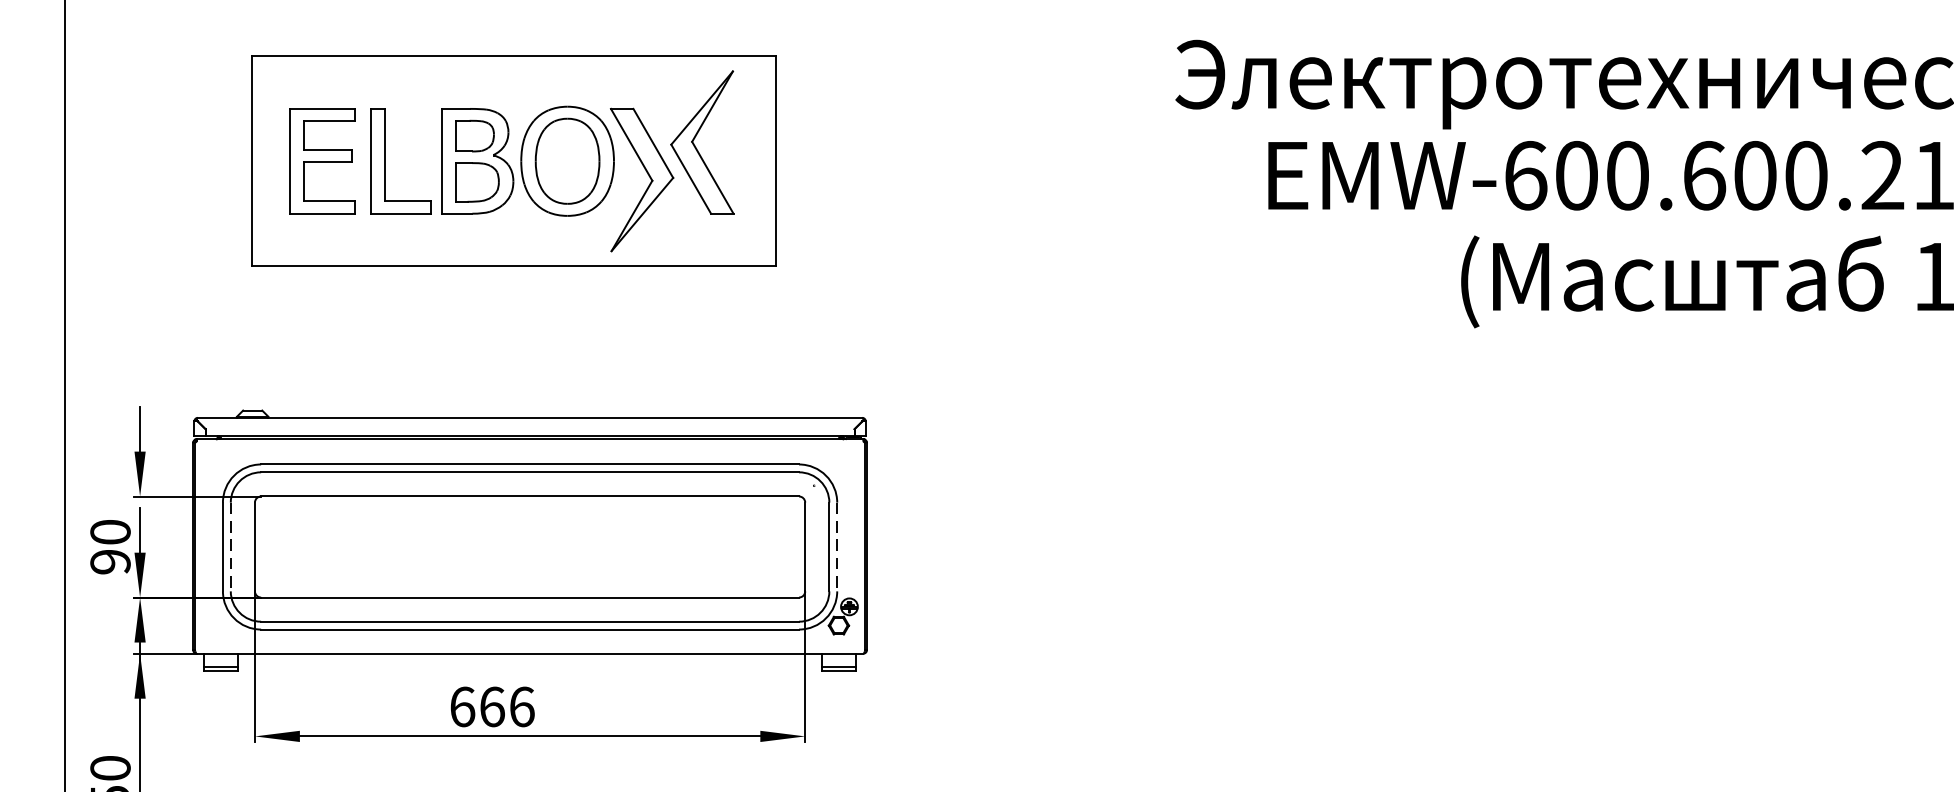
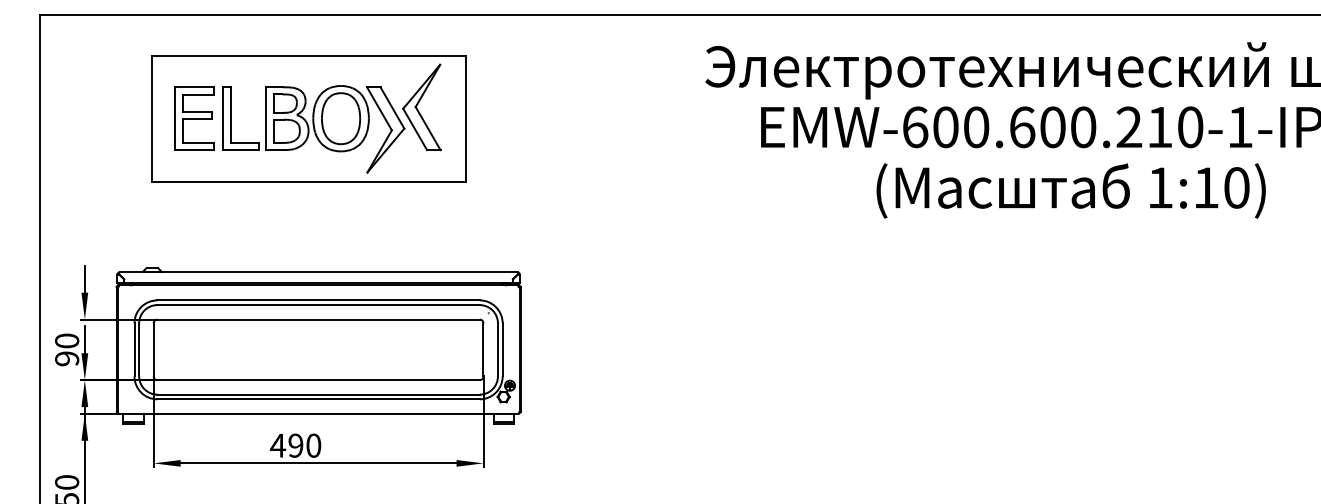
line: (231, 546) -> (139, 349), dashed -> solid
line: (836, 546) -> (502, 349), dashed -> solid
text: (491, 706) -> (295, 445), 666 -> 490

